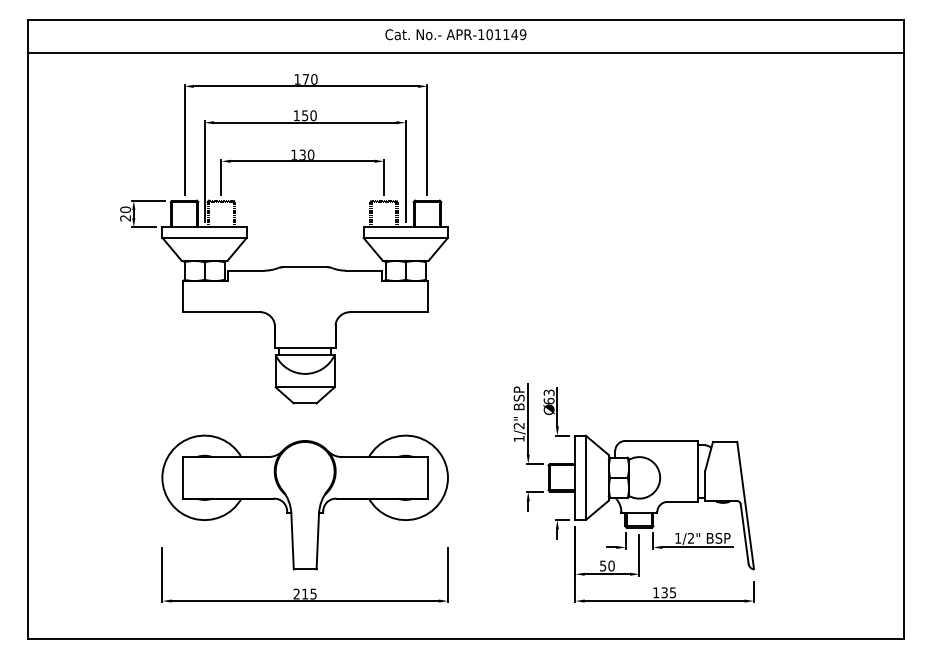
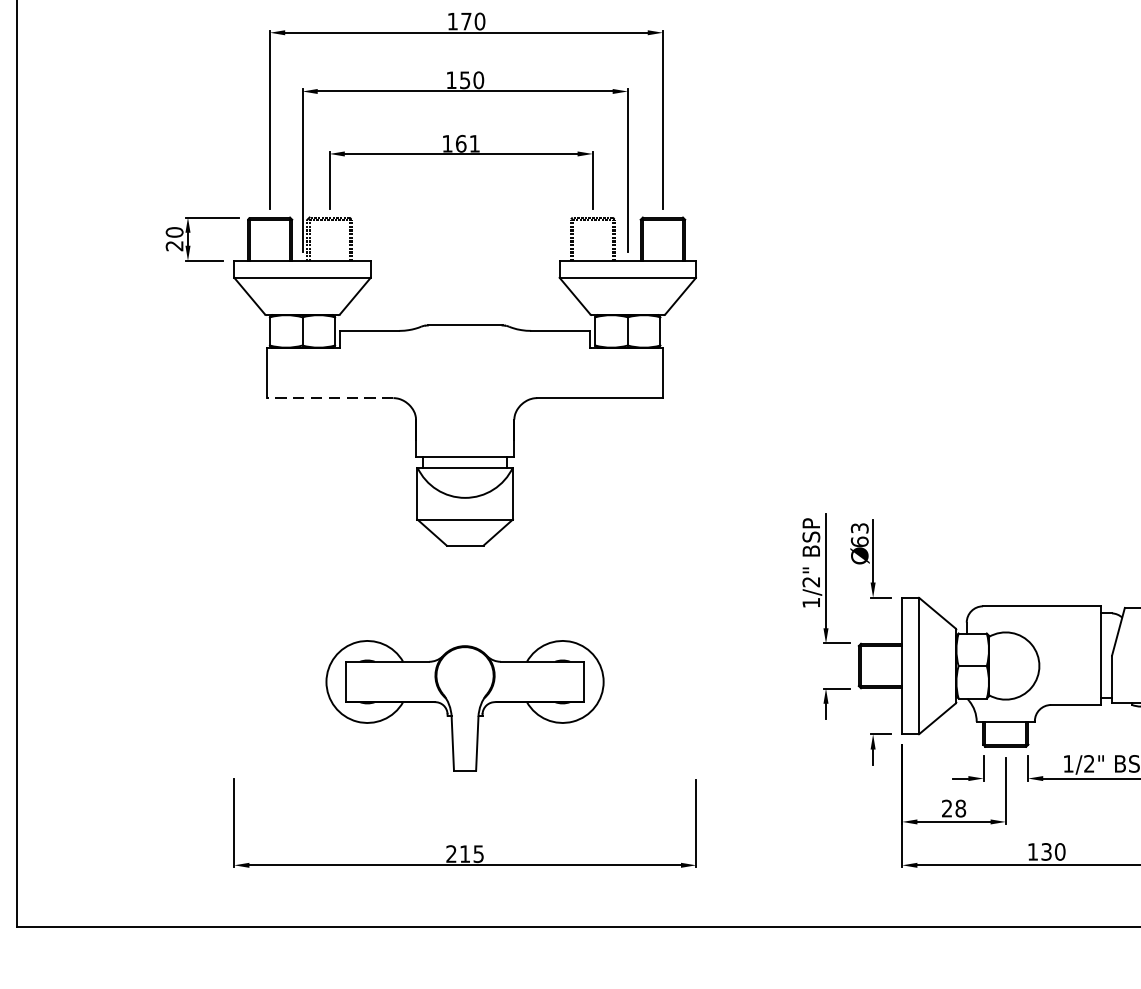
text: (306, 154) -> (467, 142), 130 -> 161
line: (221, 312) -> (329, 398), solid -> dashed
part: (304, 502) -> (464, 705), size x0.6
text: (607, 565) -> (954, 807), 50 -> 28
text: (672, 592) -> (1059, 851), 135 -> 130

